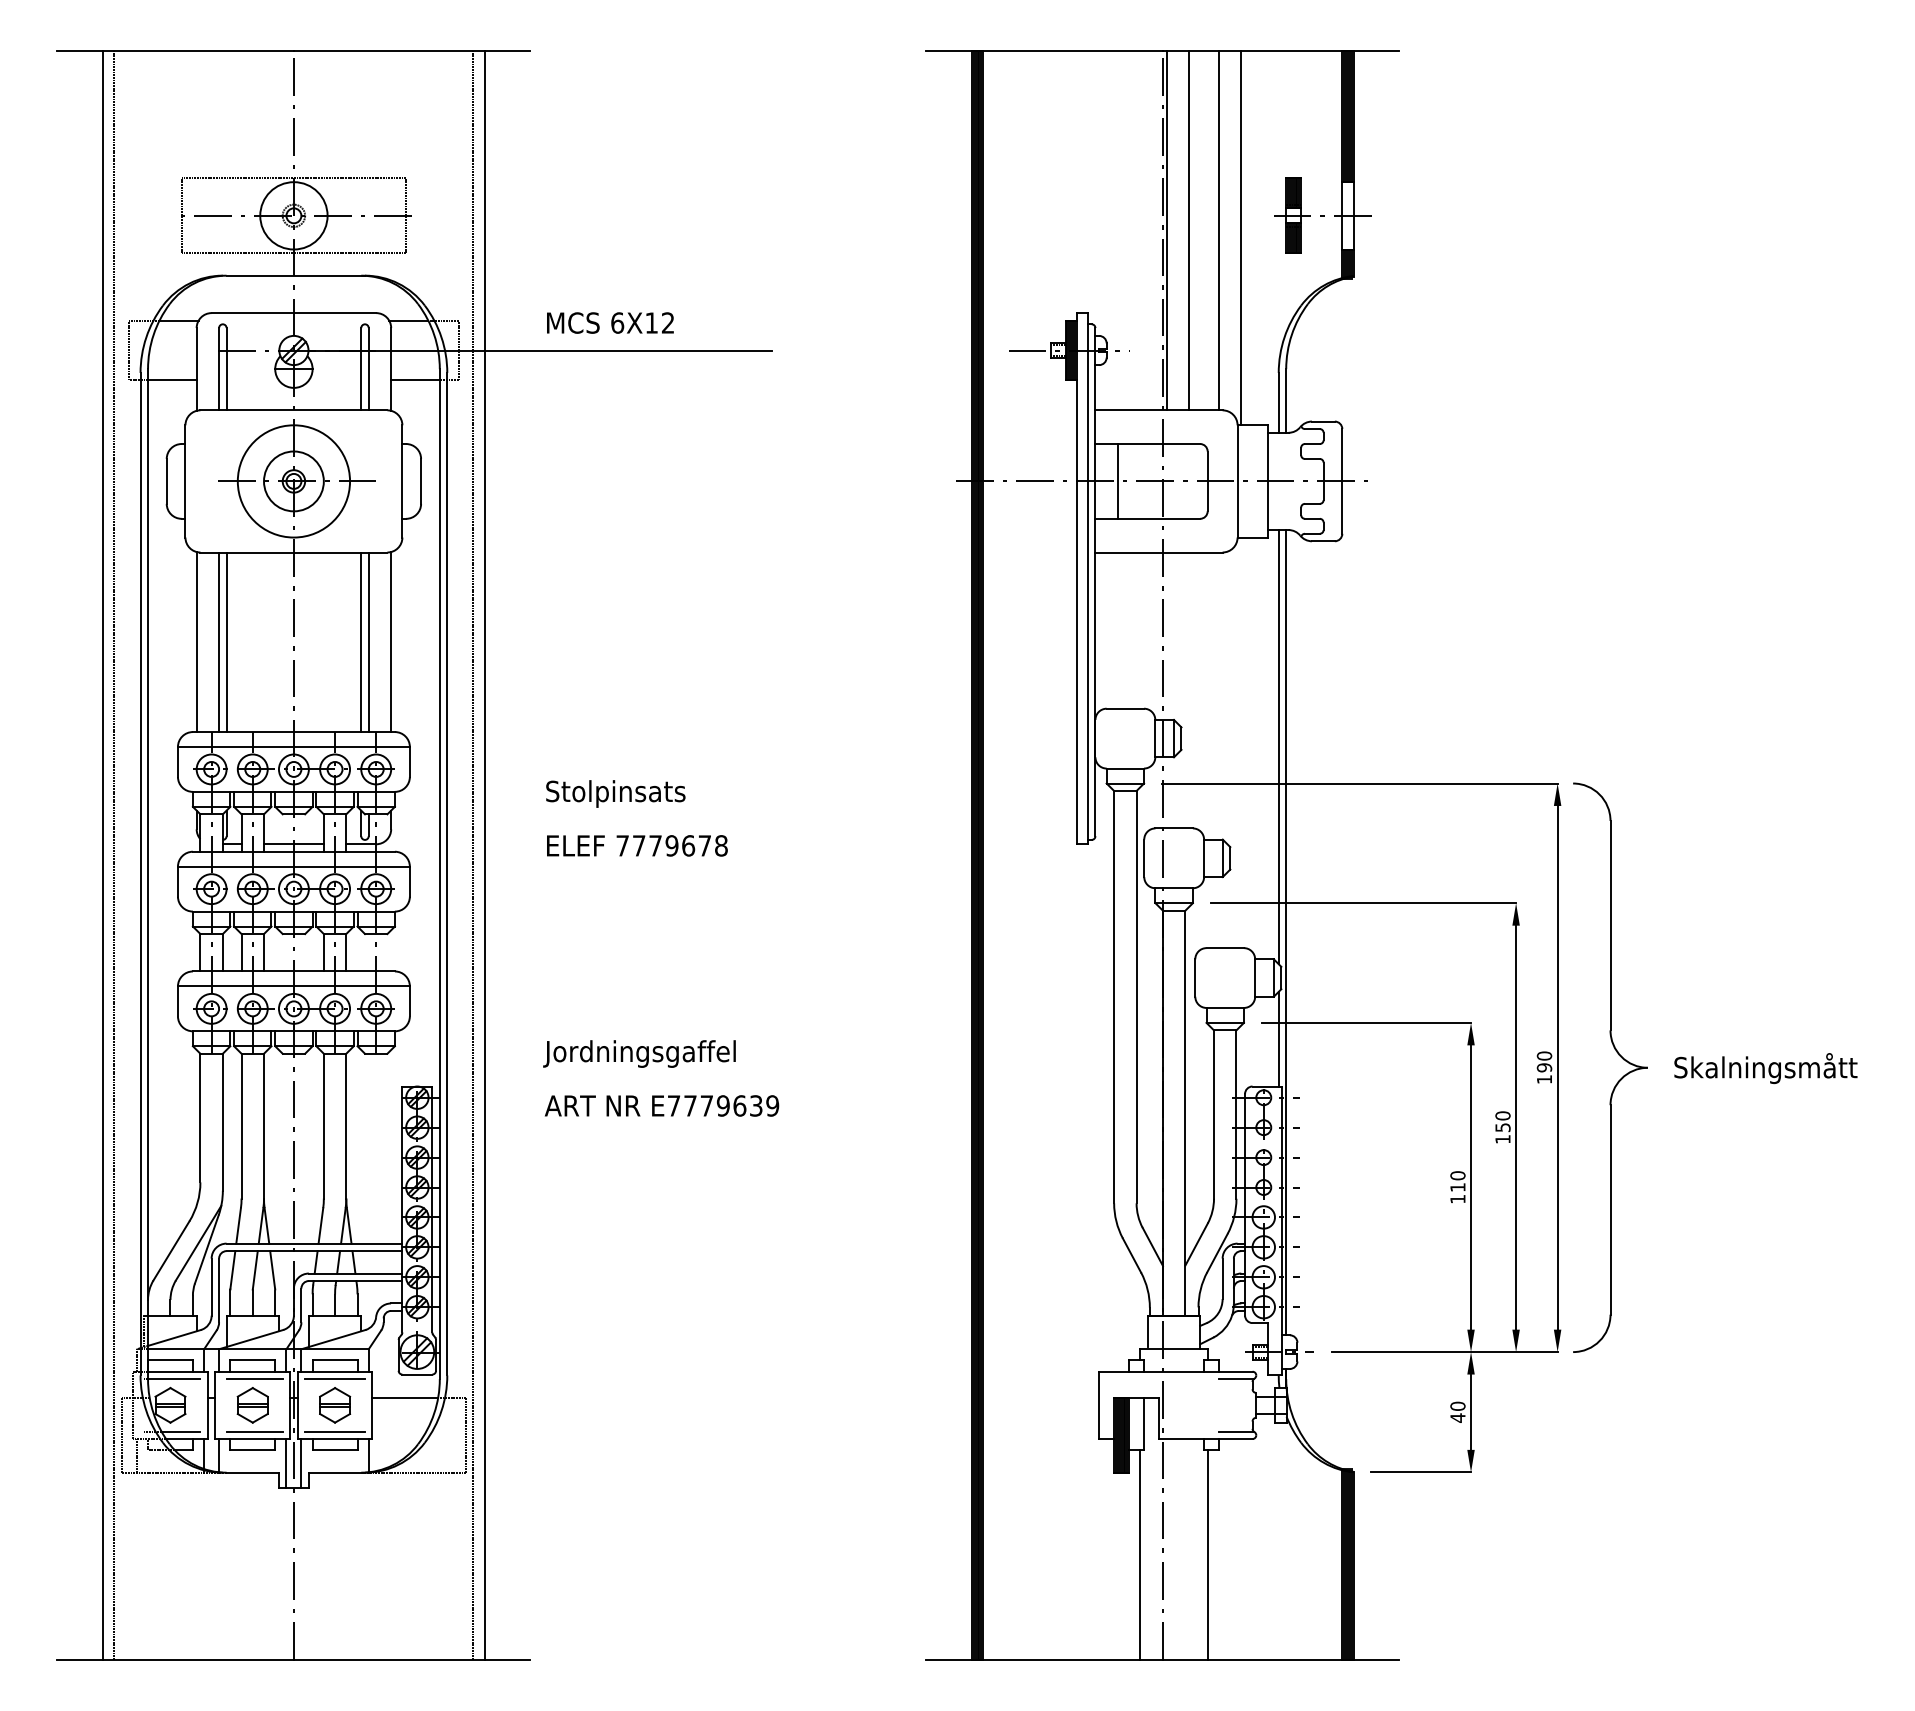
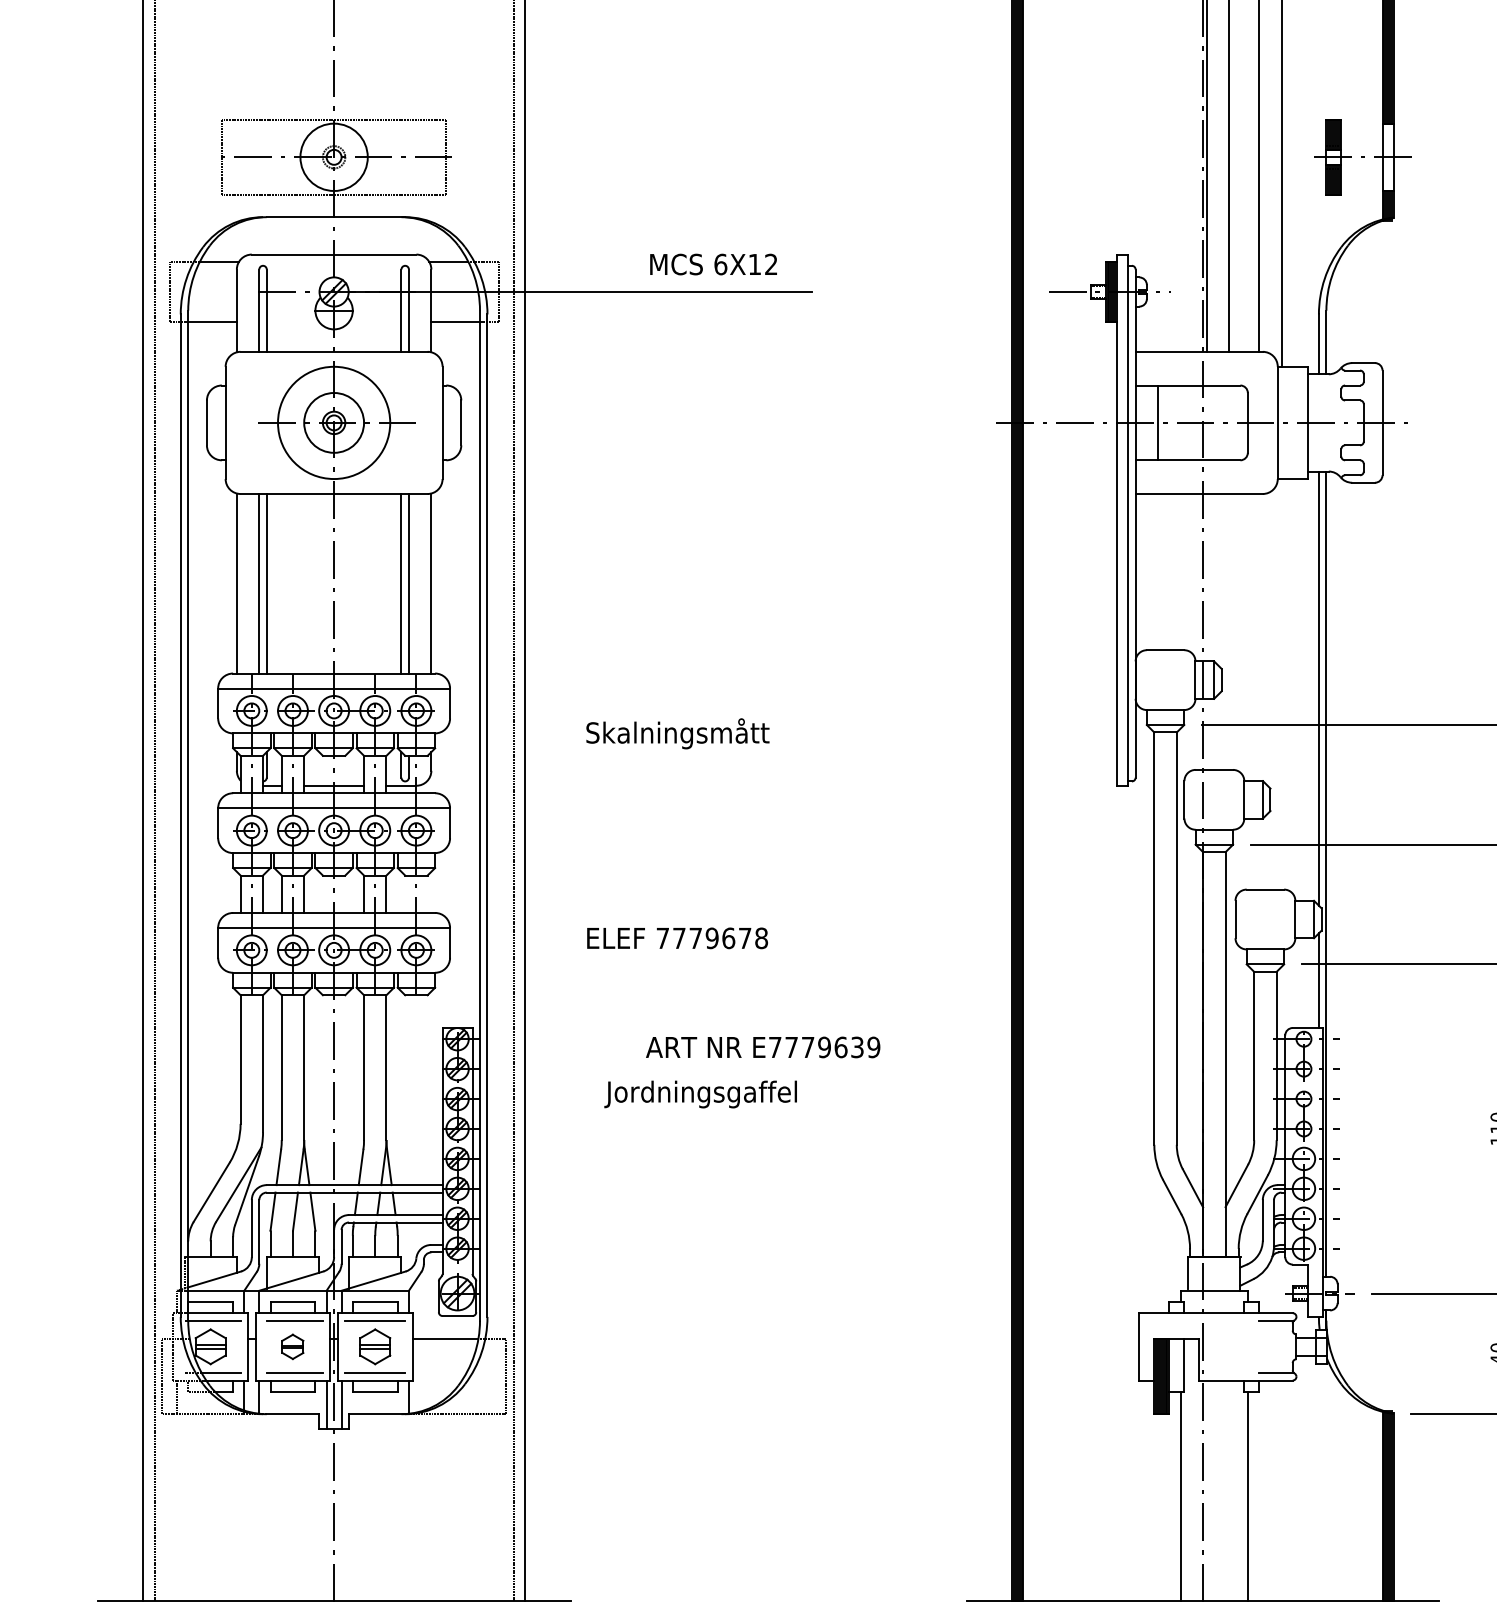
text: (610, 322) -> (713, 263), moved
text: (645, 791) -> (685, 732), Stolpinsats -> Skalningsmått
text: (637, 845) -> (677, 937), moved
text: (639, 1053) -> (700, 1093), moved
text: (661, 1105) -> (762, 1046), moved
part: (252, 1405) -> (292, 1346), size x0.7

